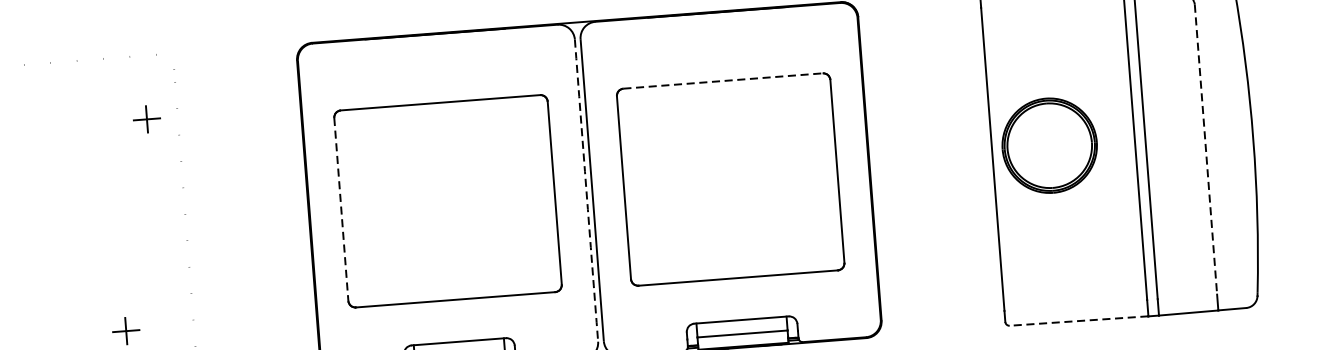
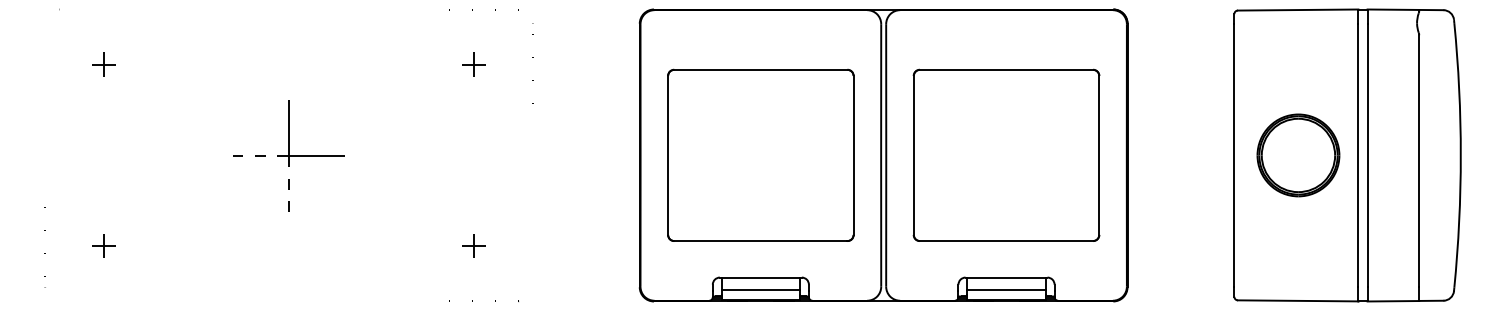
line: (723, 80) -> (1006, 69), dashed -> solid
part: (146, 119) -> (473, 64), moved
part: (1049, 145) -> (1298, 155), moved
line: (1206, 149) -> (1419, 161), dashed -> solid
arc: (586, 190) -> (881, 155), dashed -> solid
line: (341, 209) -> (668, 155), dashed -> solid
line: (1078, 320) -> (1297, 300), dashed -> solid

